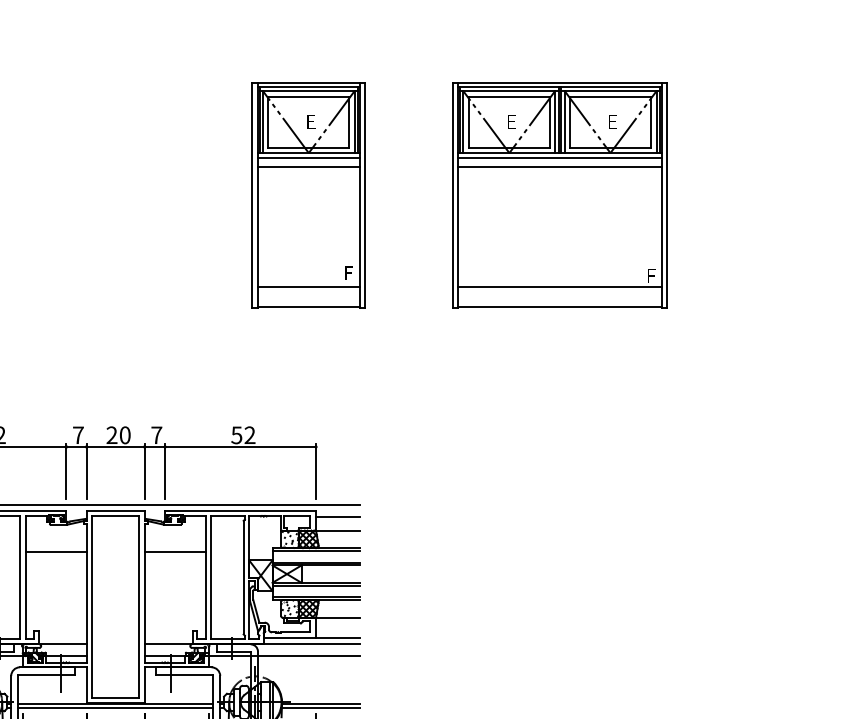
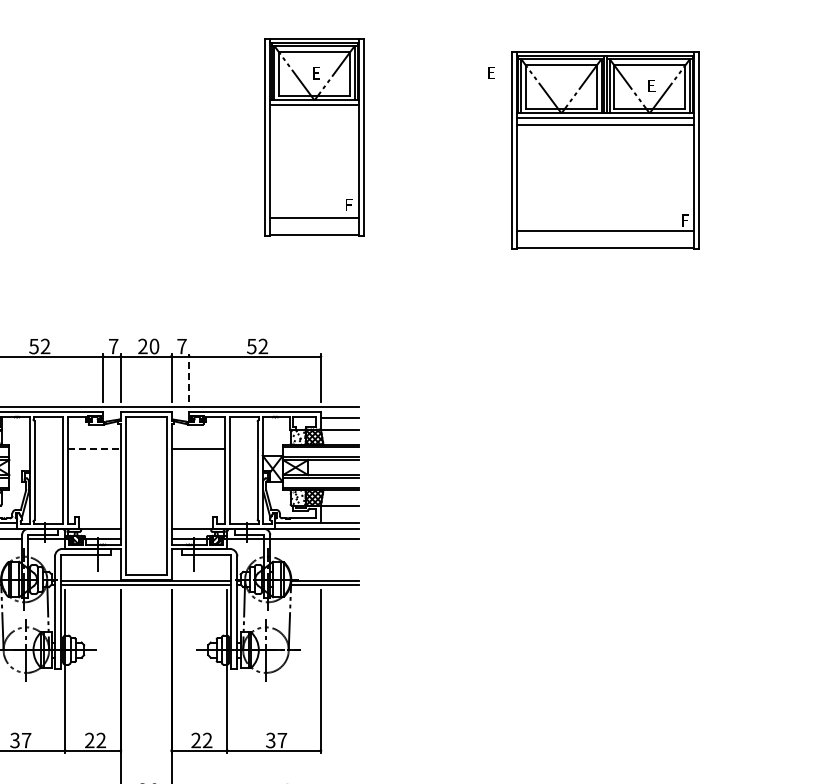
line: (308, 166) -> (314, 112), removed
part: (559, 195) -> (605, 150), moved
line: (165, 470) -> (189, 377), solid -> dashed
line: (56, 552) -> (94, 448), solid -> dashed

